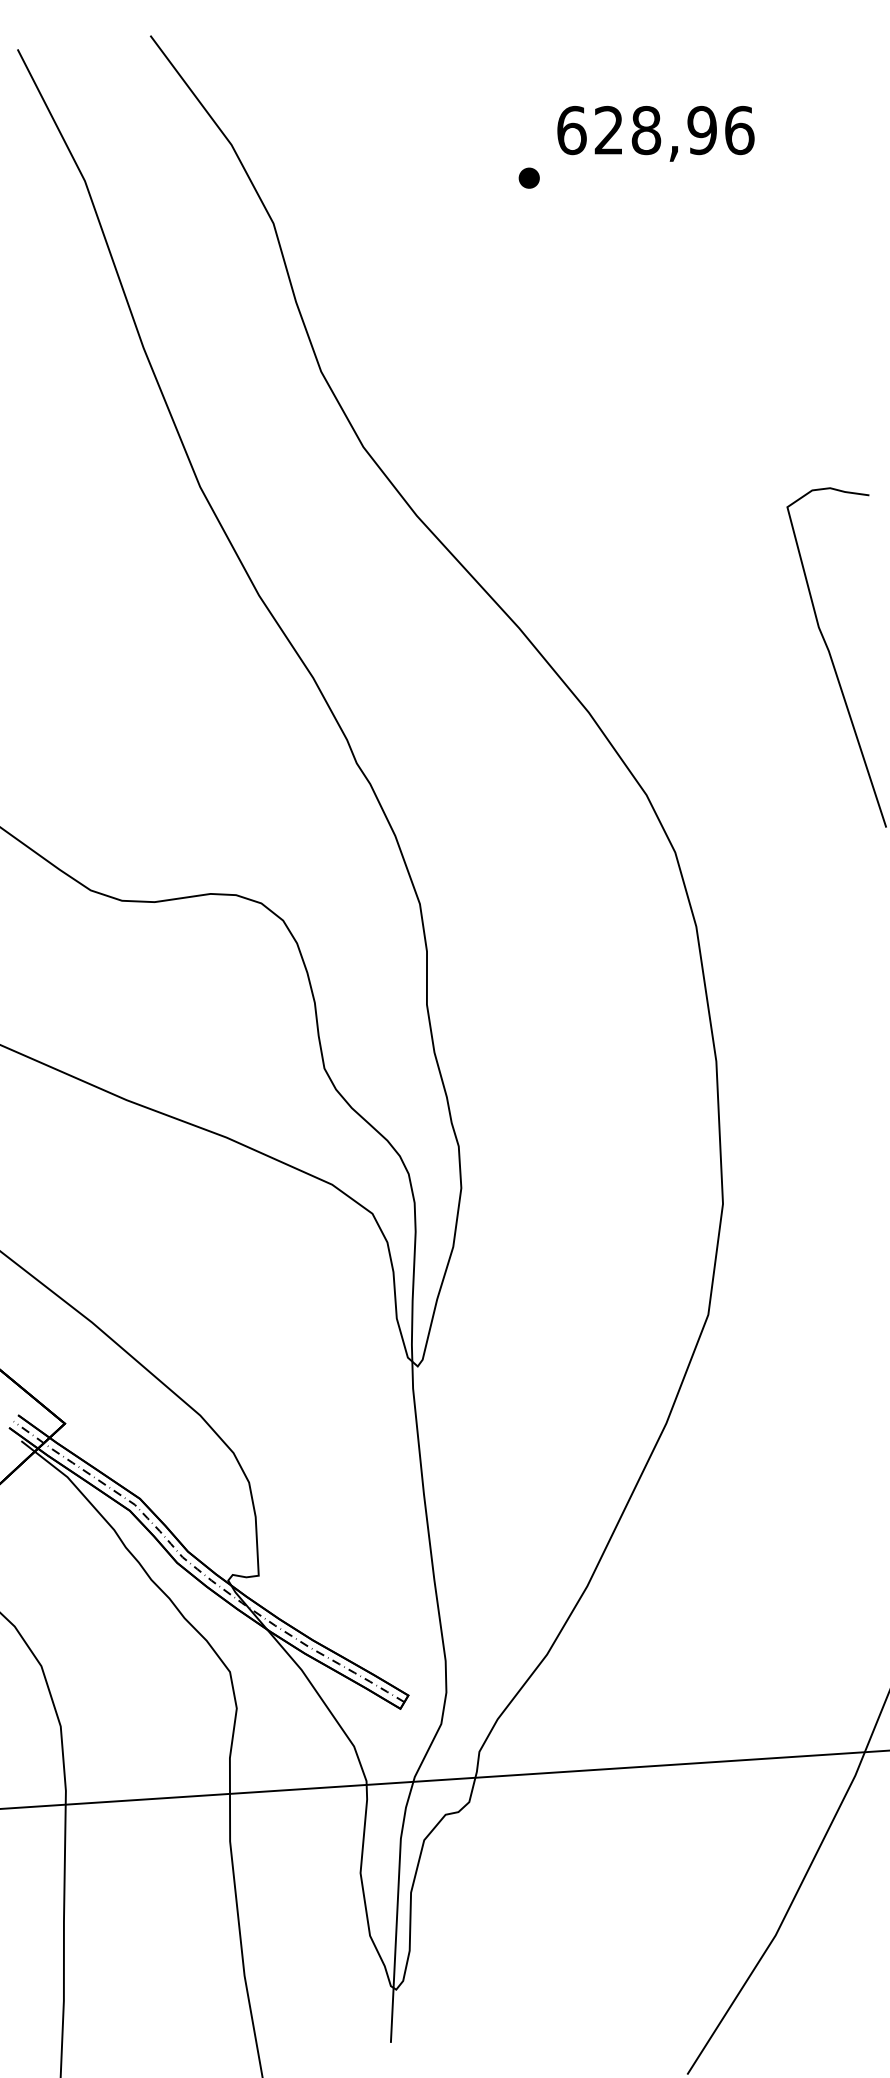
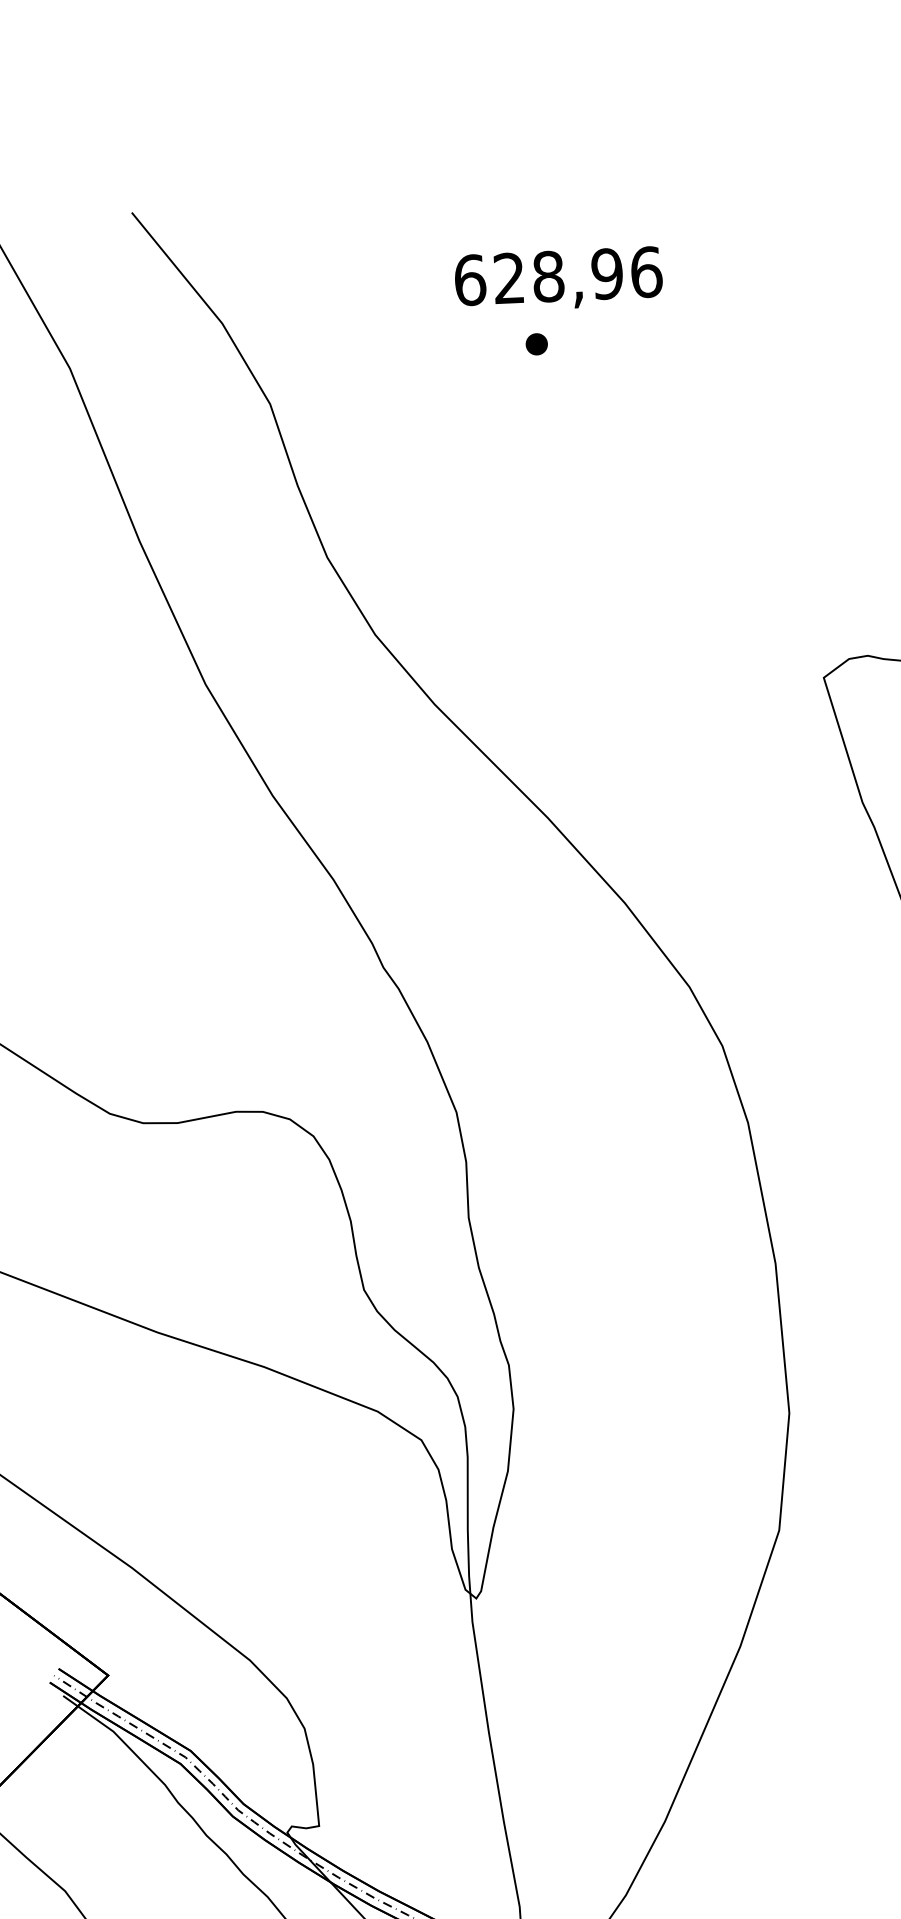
text: (655, 133) -> (558, 279), moved

